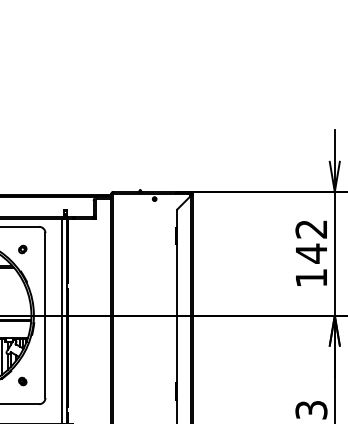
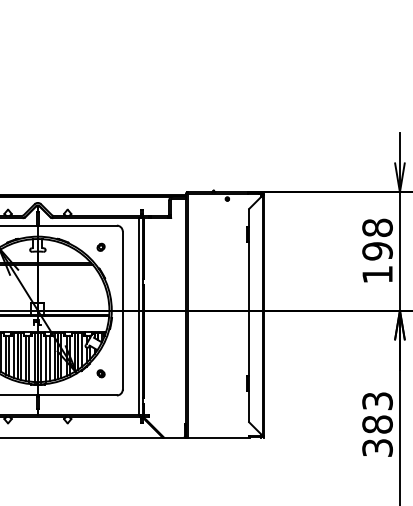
text: (311, 241) -> (377, 239), 142 -> 198

